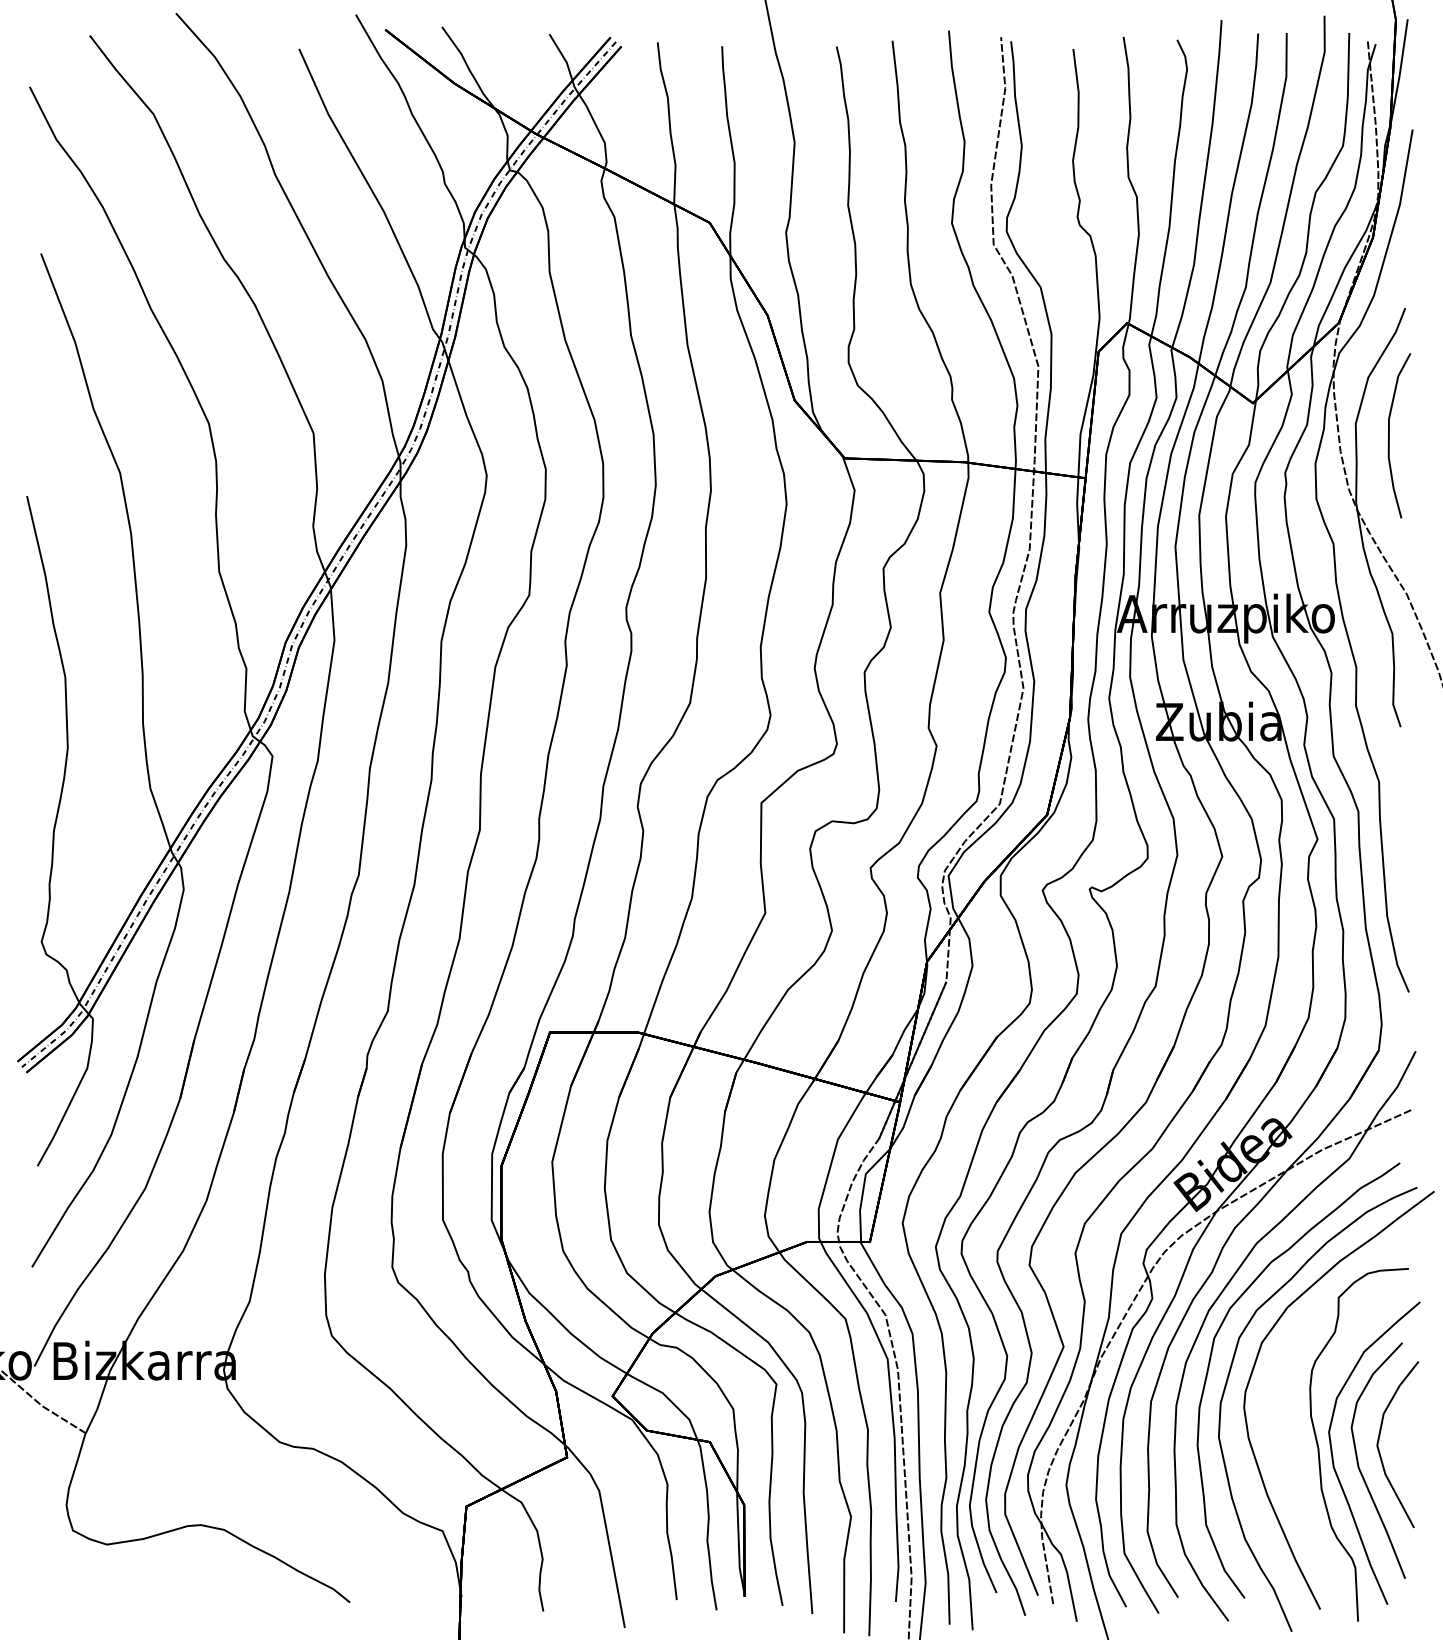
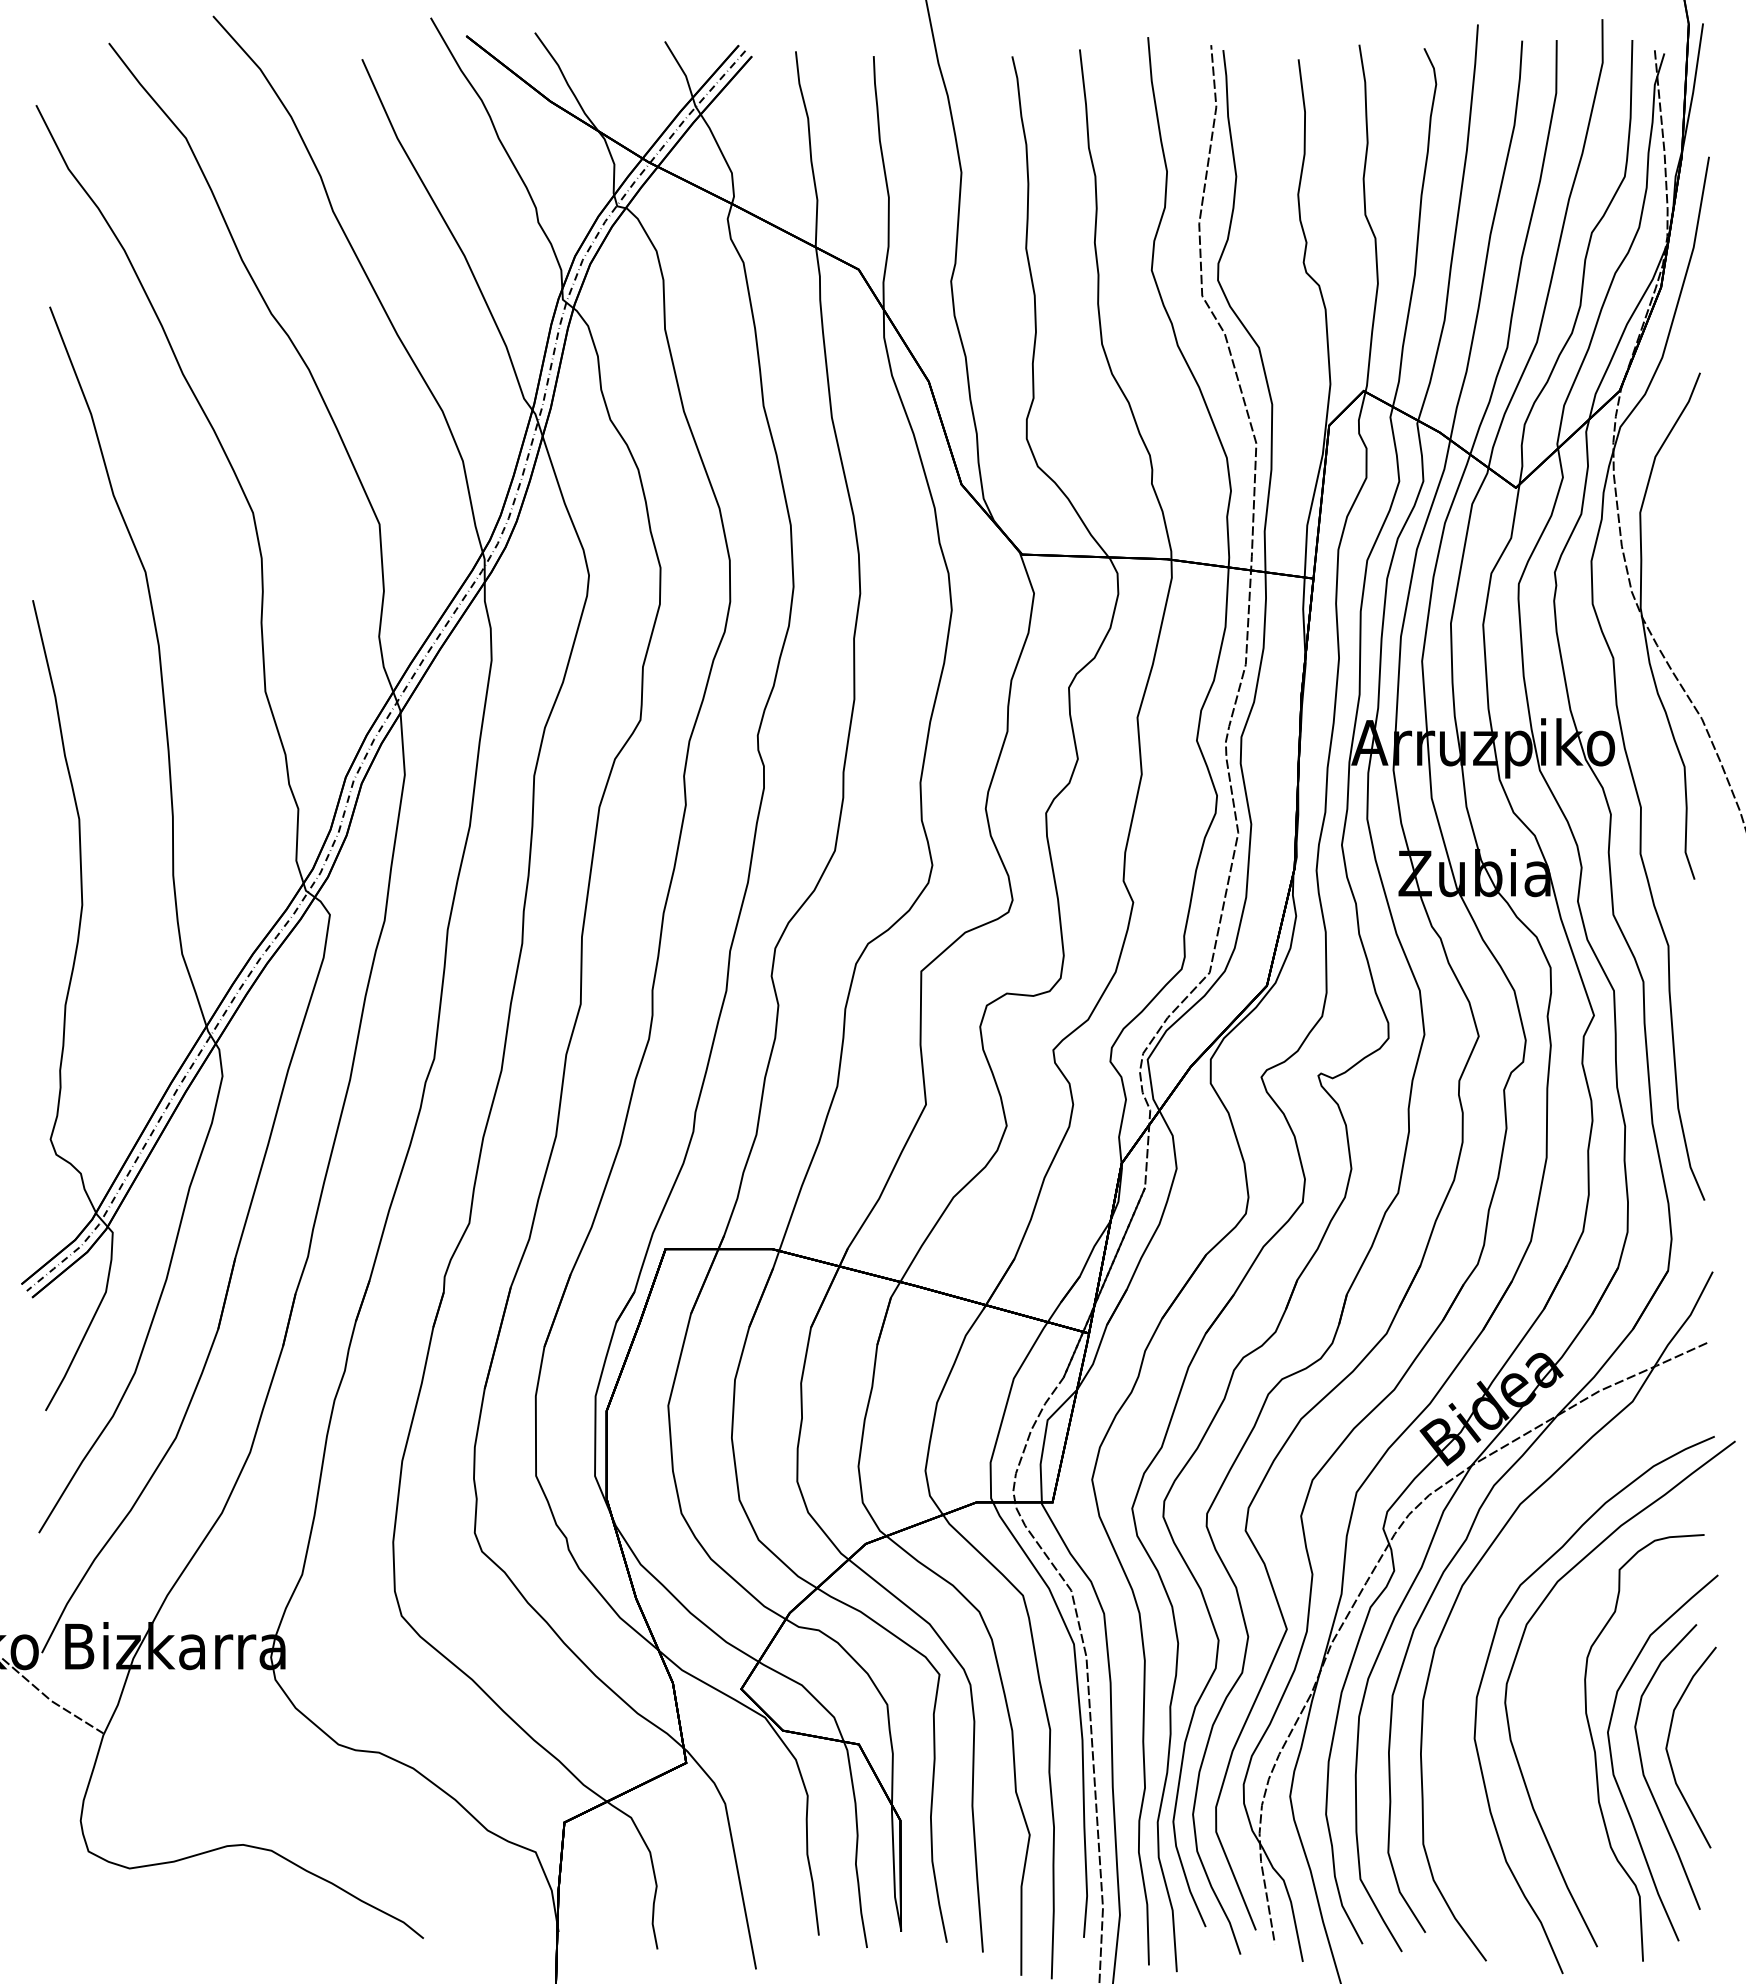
curve: (1389, 435) -> (1681, 527), removed
curve: (1211, 1358) -> (1465, 1643), removed

